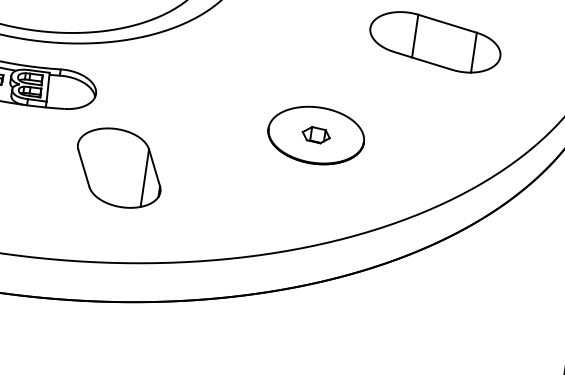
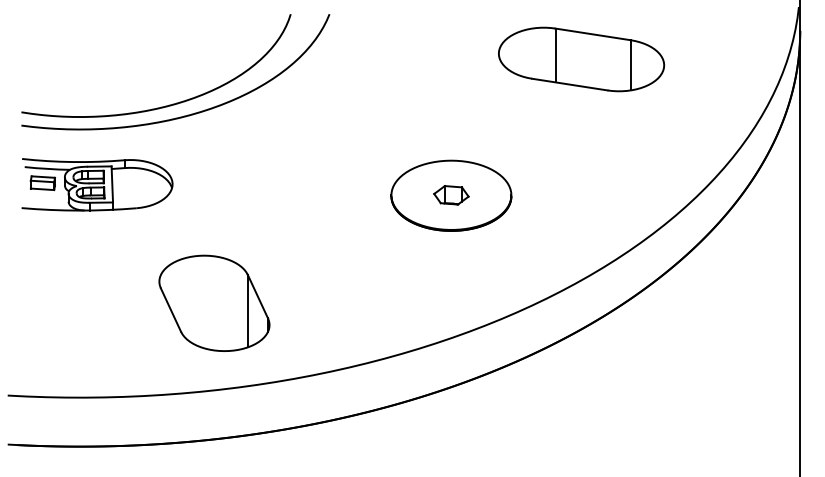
part: (119, 167) -> (214, 302), moved

